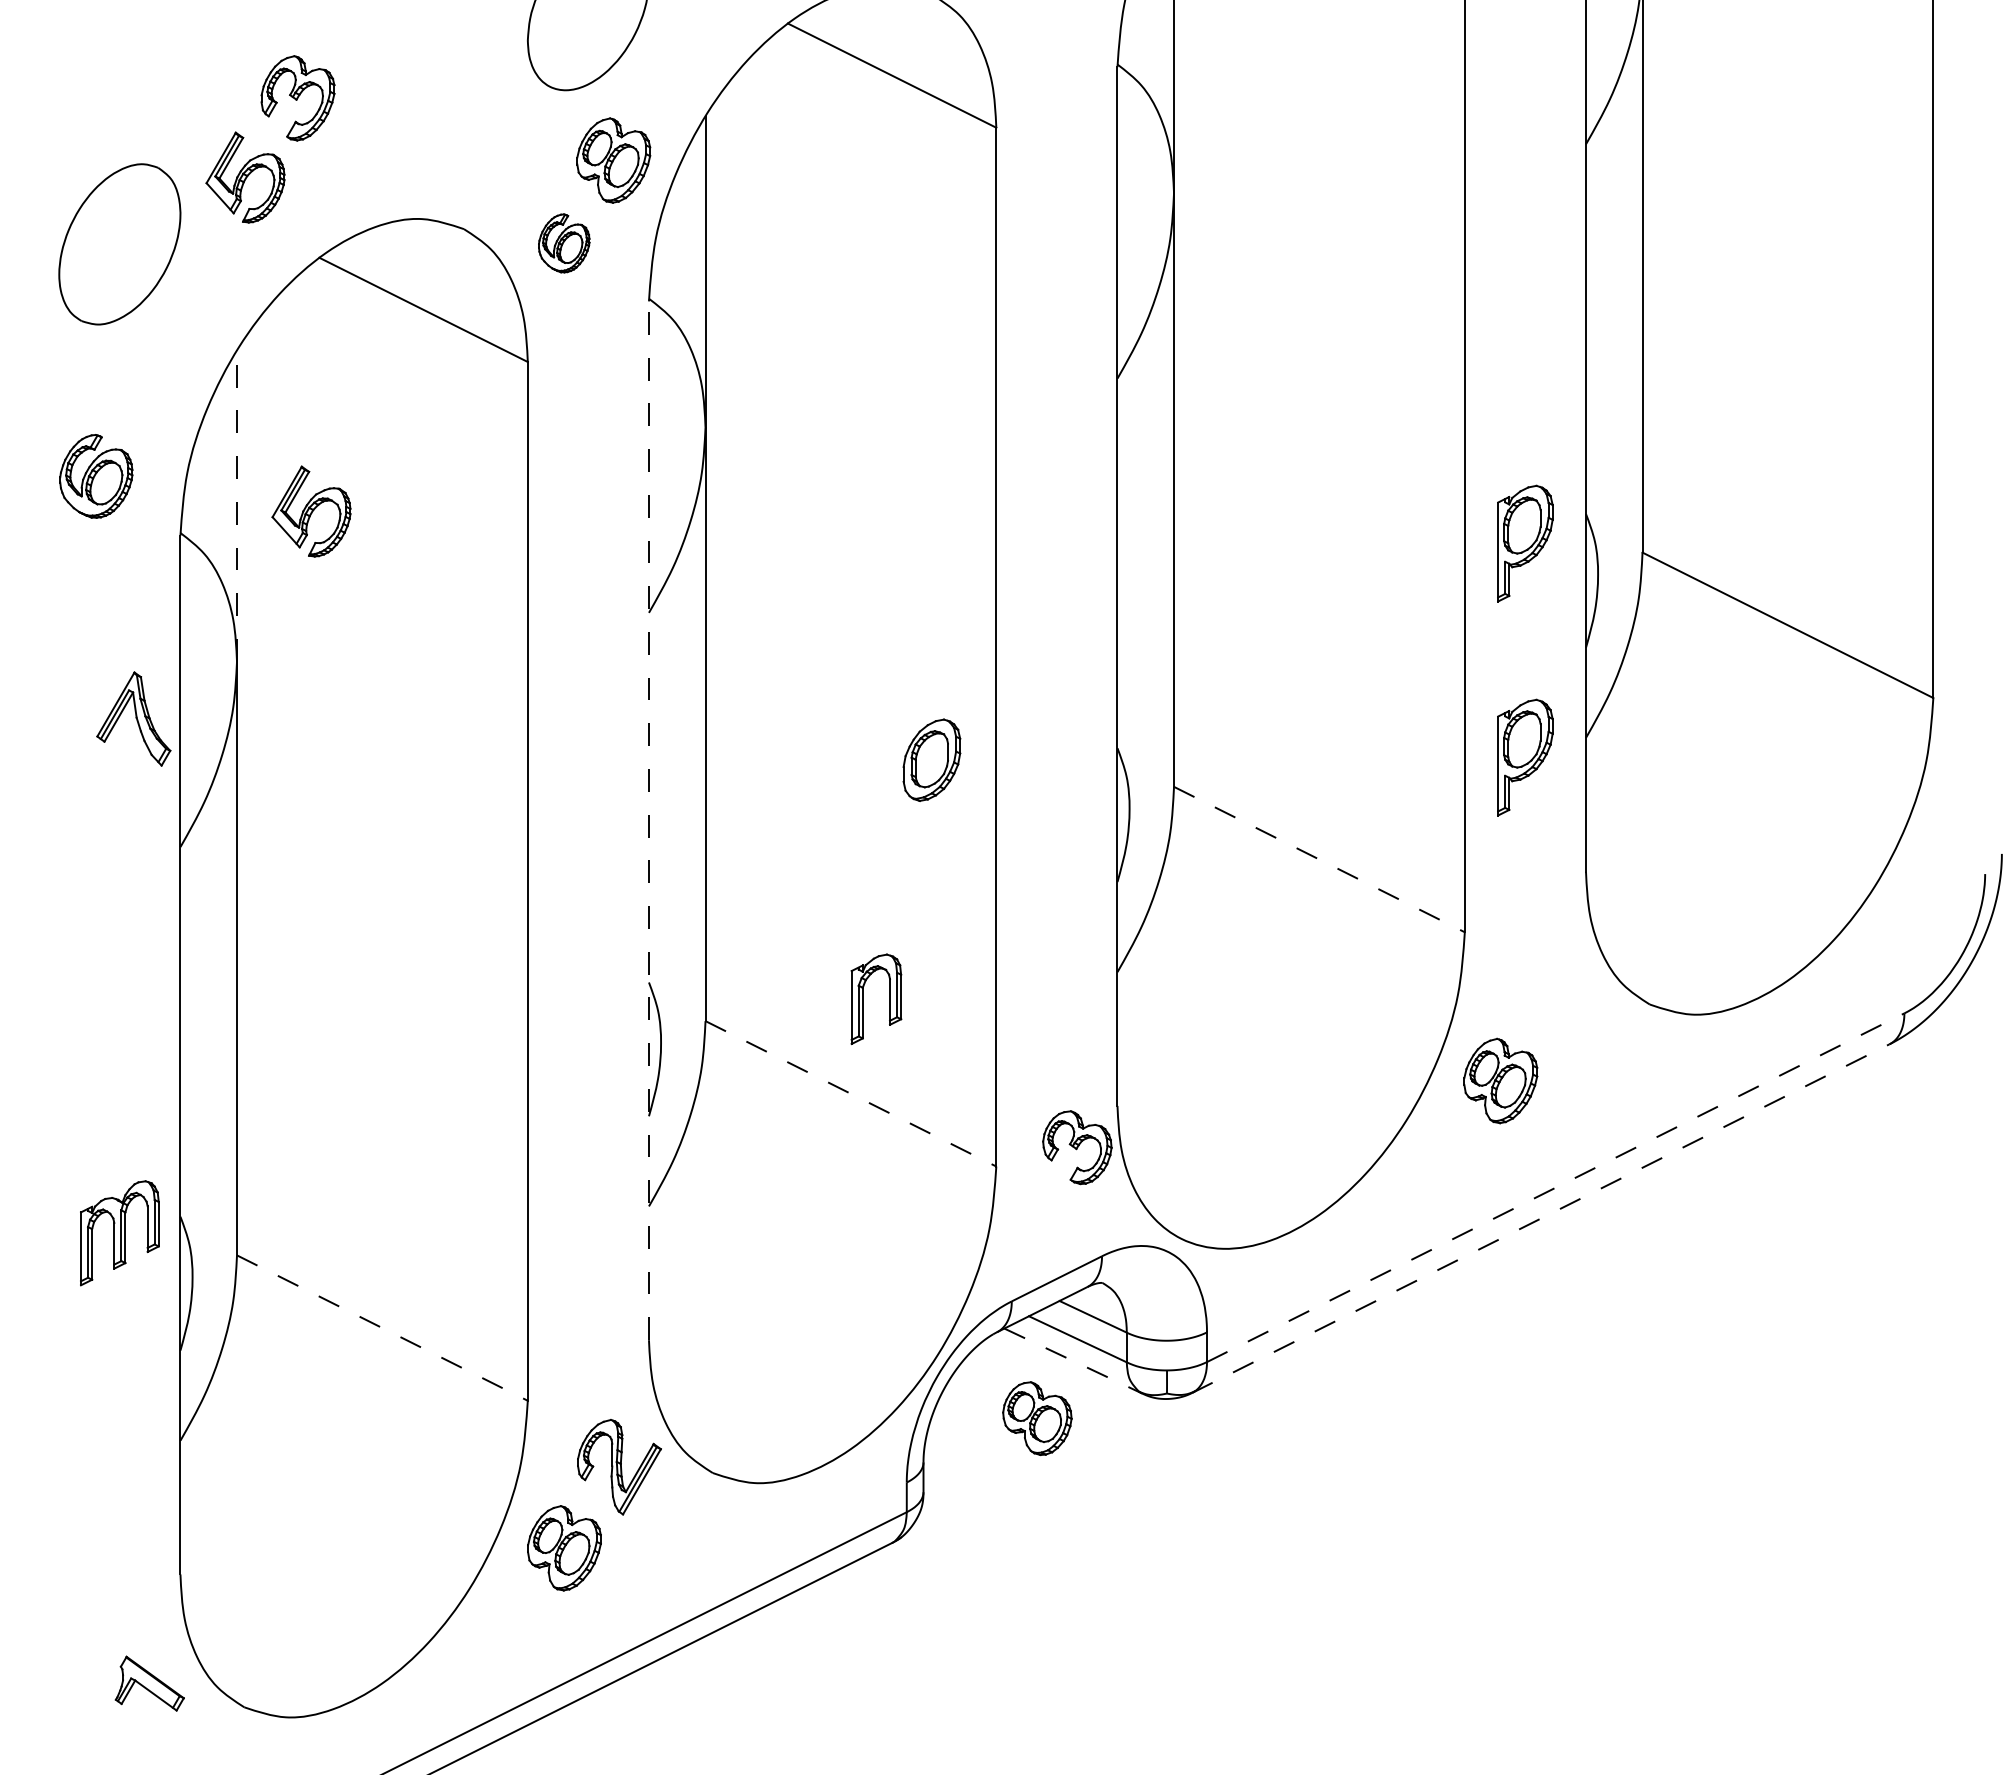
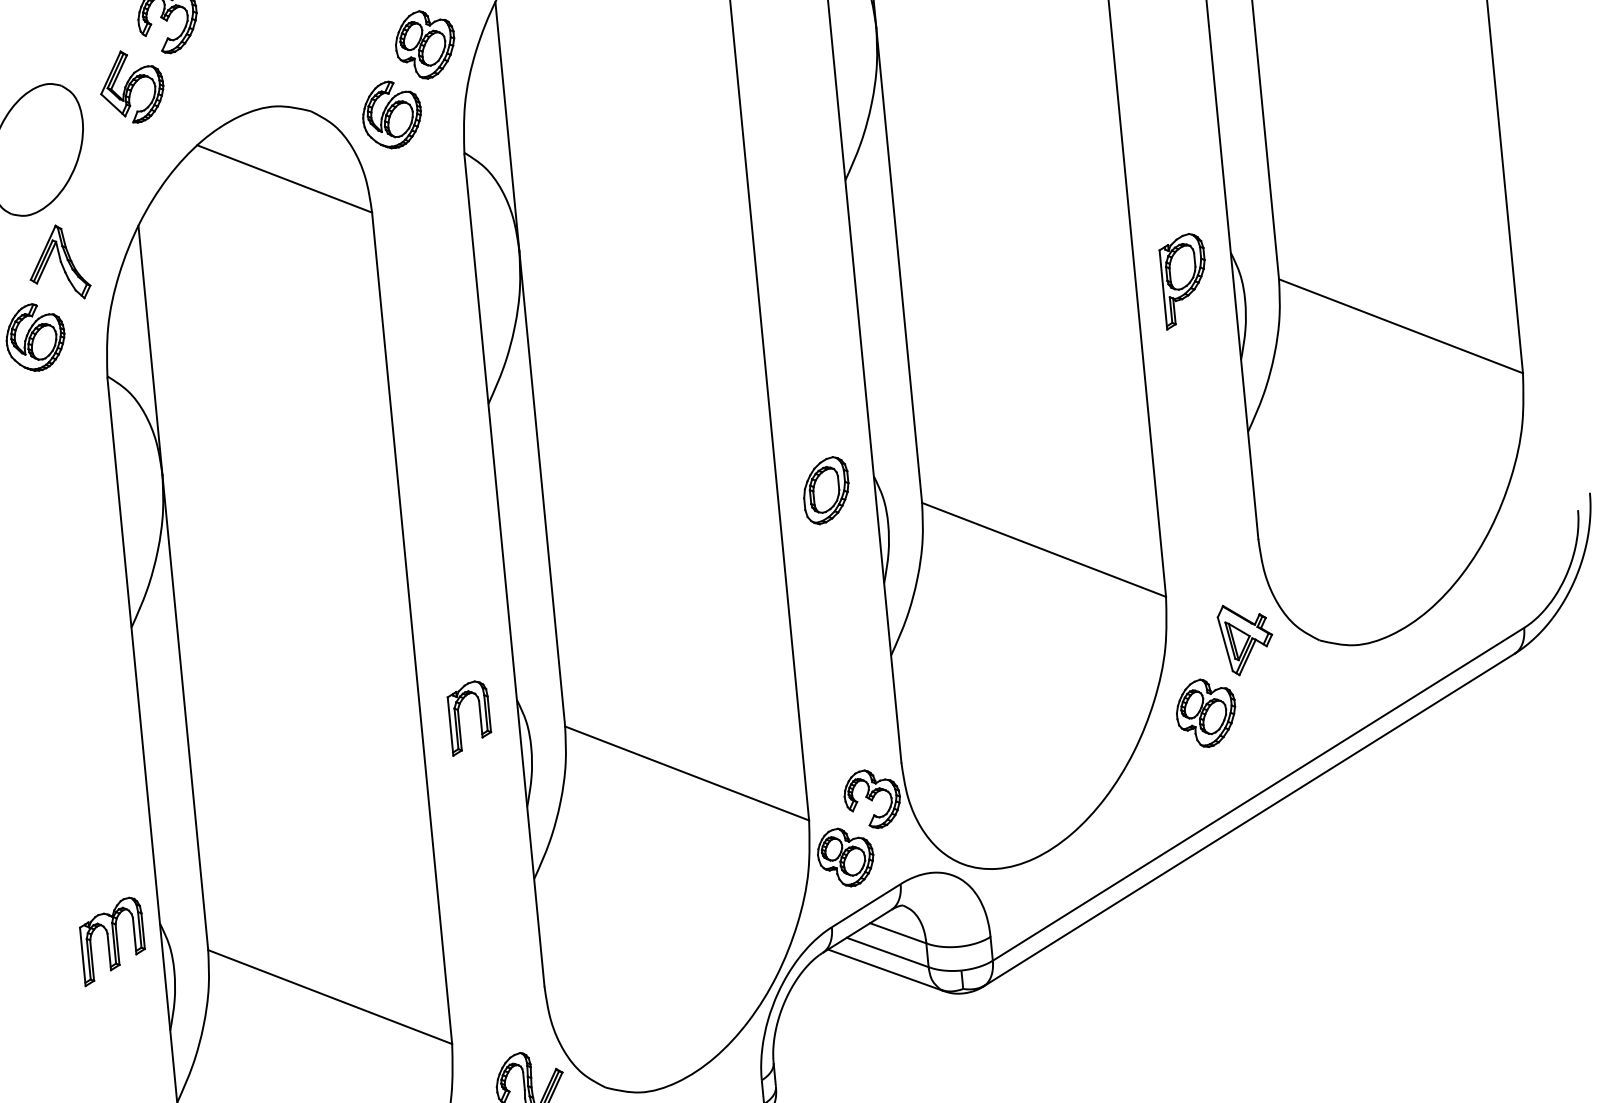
part: (564, 243) -> (392, 114), size x1.43
line: (237, 506) -> (150, 350), dashed -> solid
part: (311, 511) -> (210, 348), removed
part: (133, 718) -> (58, 262), moved
part: (1525, 757) -> (1201, 452), removed
part: (931, 759) -> (825, 490), moved
line: (648, 820) -> (504, 570), dashed -> solid
line: (1319, 859) -> (1044, 549), dashed -> solid
part: (1558, 993) -> (1245, 638), added
part: (863, 998) -> (459, 718), moved
line: (850, 1093) -> (686, 773), dashed -> solid
line: (1555, 1187) -> (1258, 794), dashed -> solid
line: (1540, 1218) -> (1248, 820), dashed -> solid
line: (382, 1328) -> (330, 997), dashed -> solid
line: (1073, 1361) -> (885, 970), dashed -> solid
part: (1037, 1418) -> (845, 857), moved

